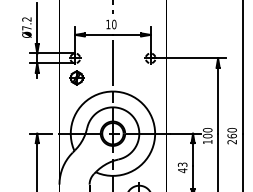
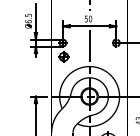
text: (26, 23) -> (28, 18), Ø7.2 -> Ø6.5
text: (108, 24) -> (86, 18), 10 -> 50

